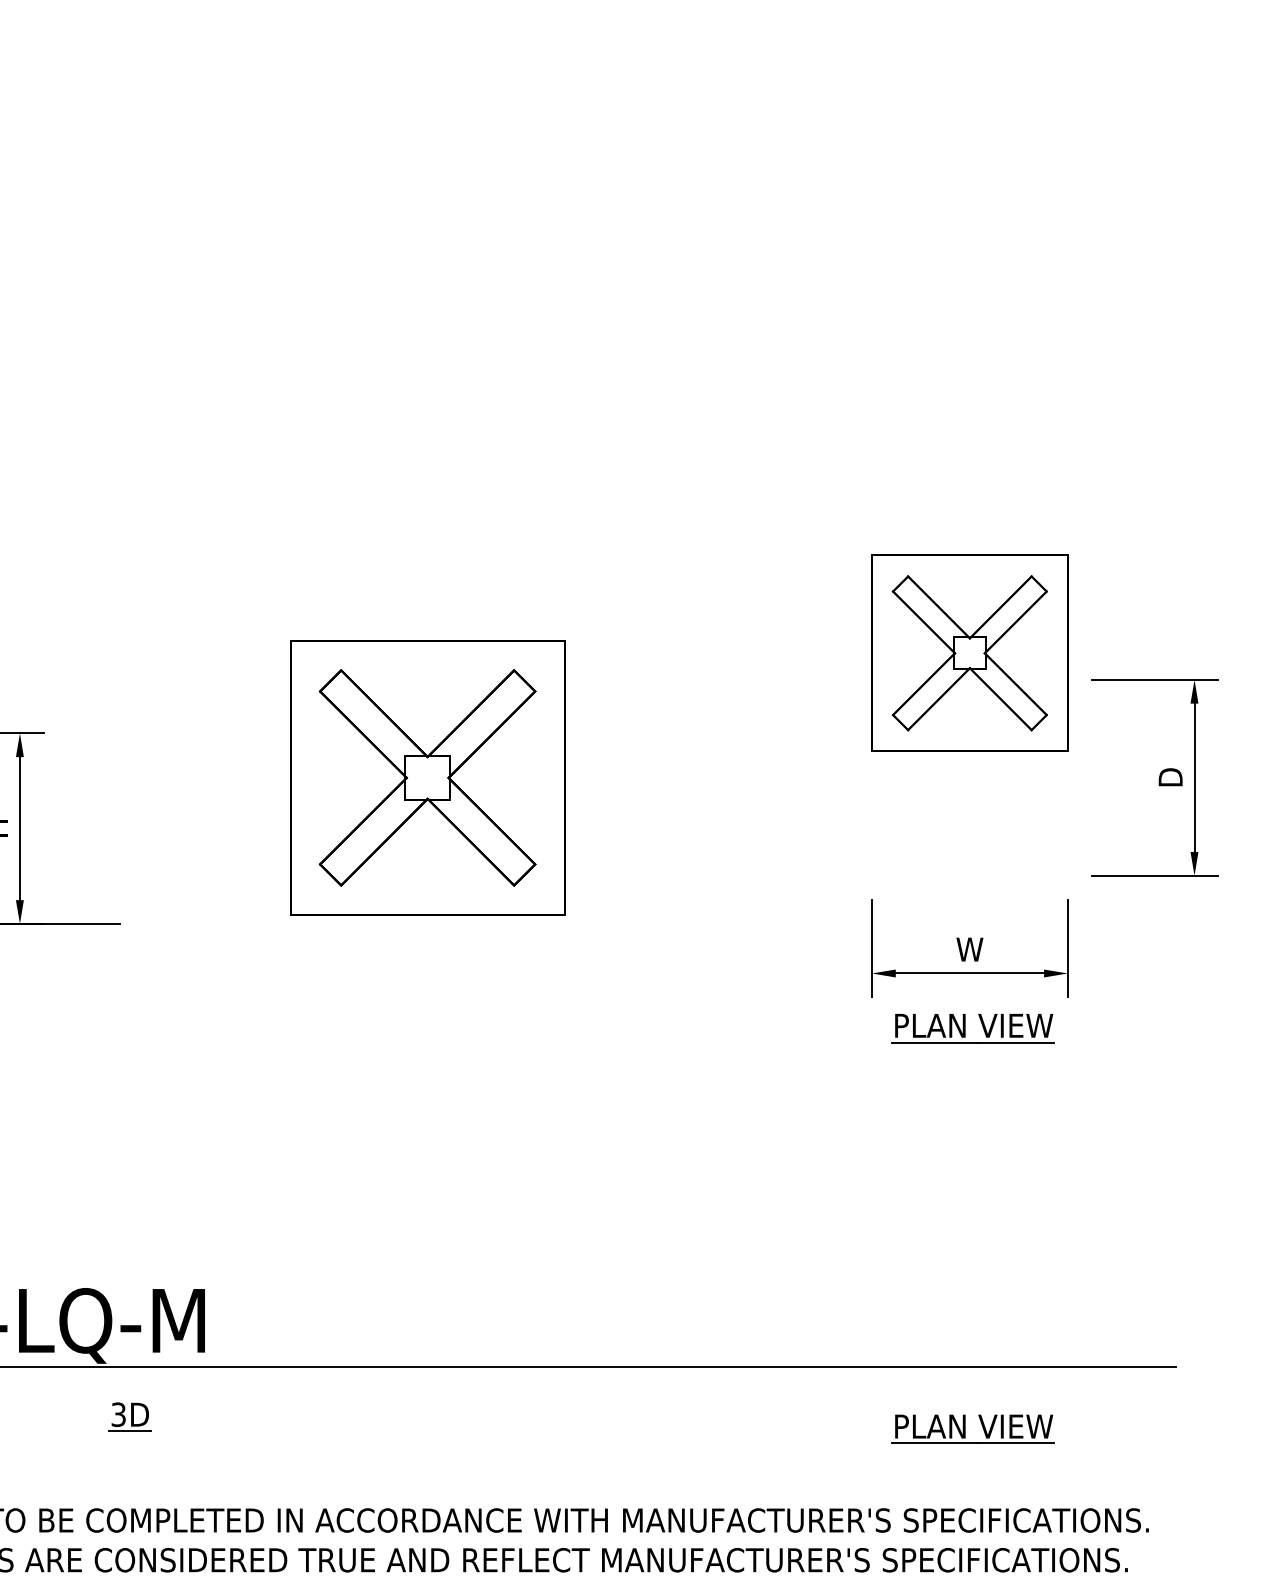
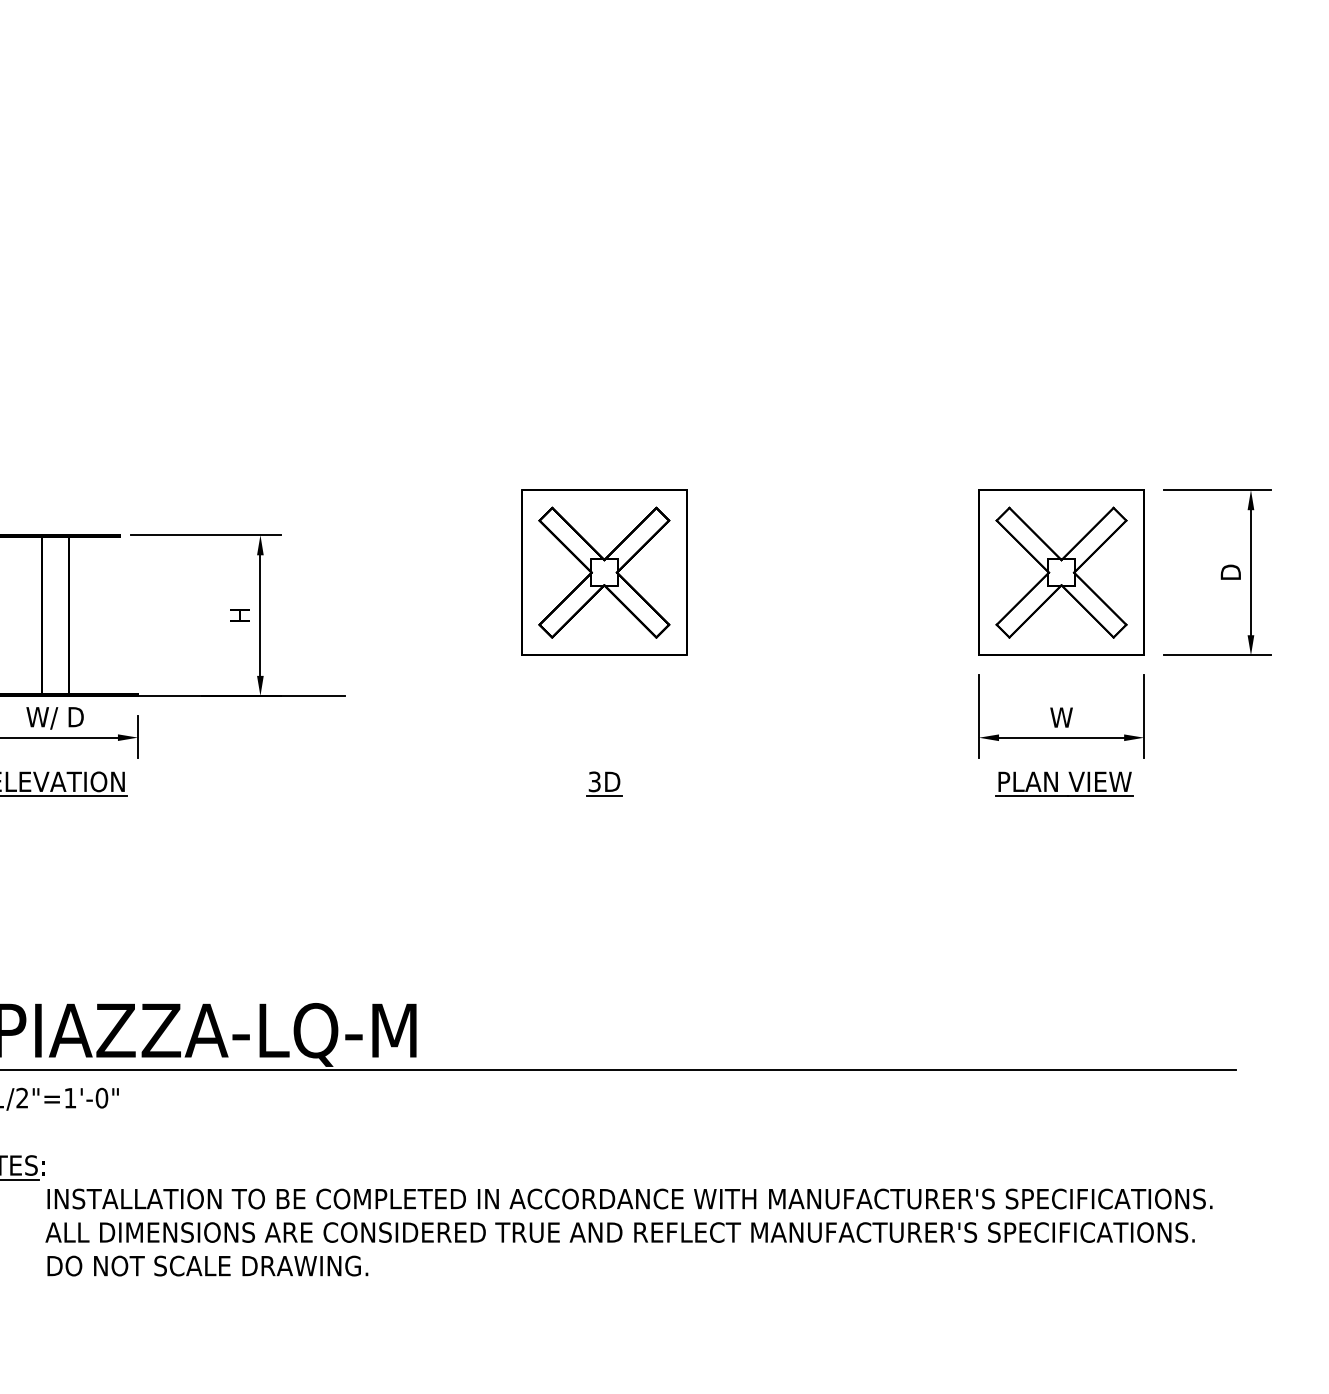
part: (969, 653) -> (1061, 572), moved
part: (427, 777) -> (604, 572), size x0.71
part: (130, 1416) -> (604, 783), moved
part: (965, 1428) -> (1057, 1121), removed

